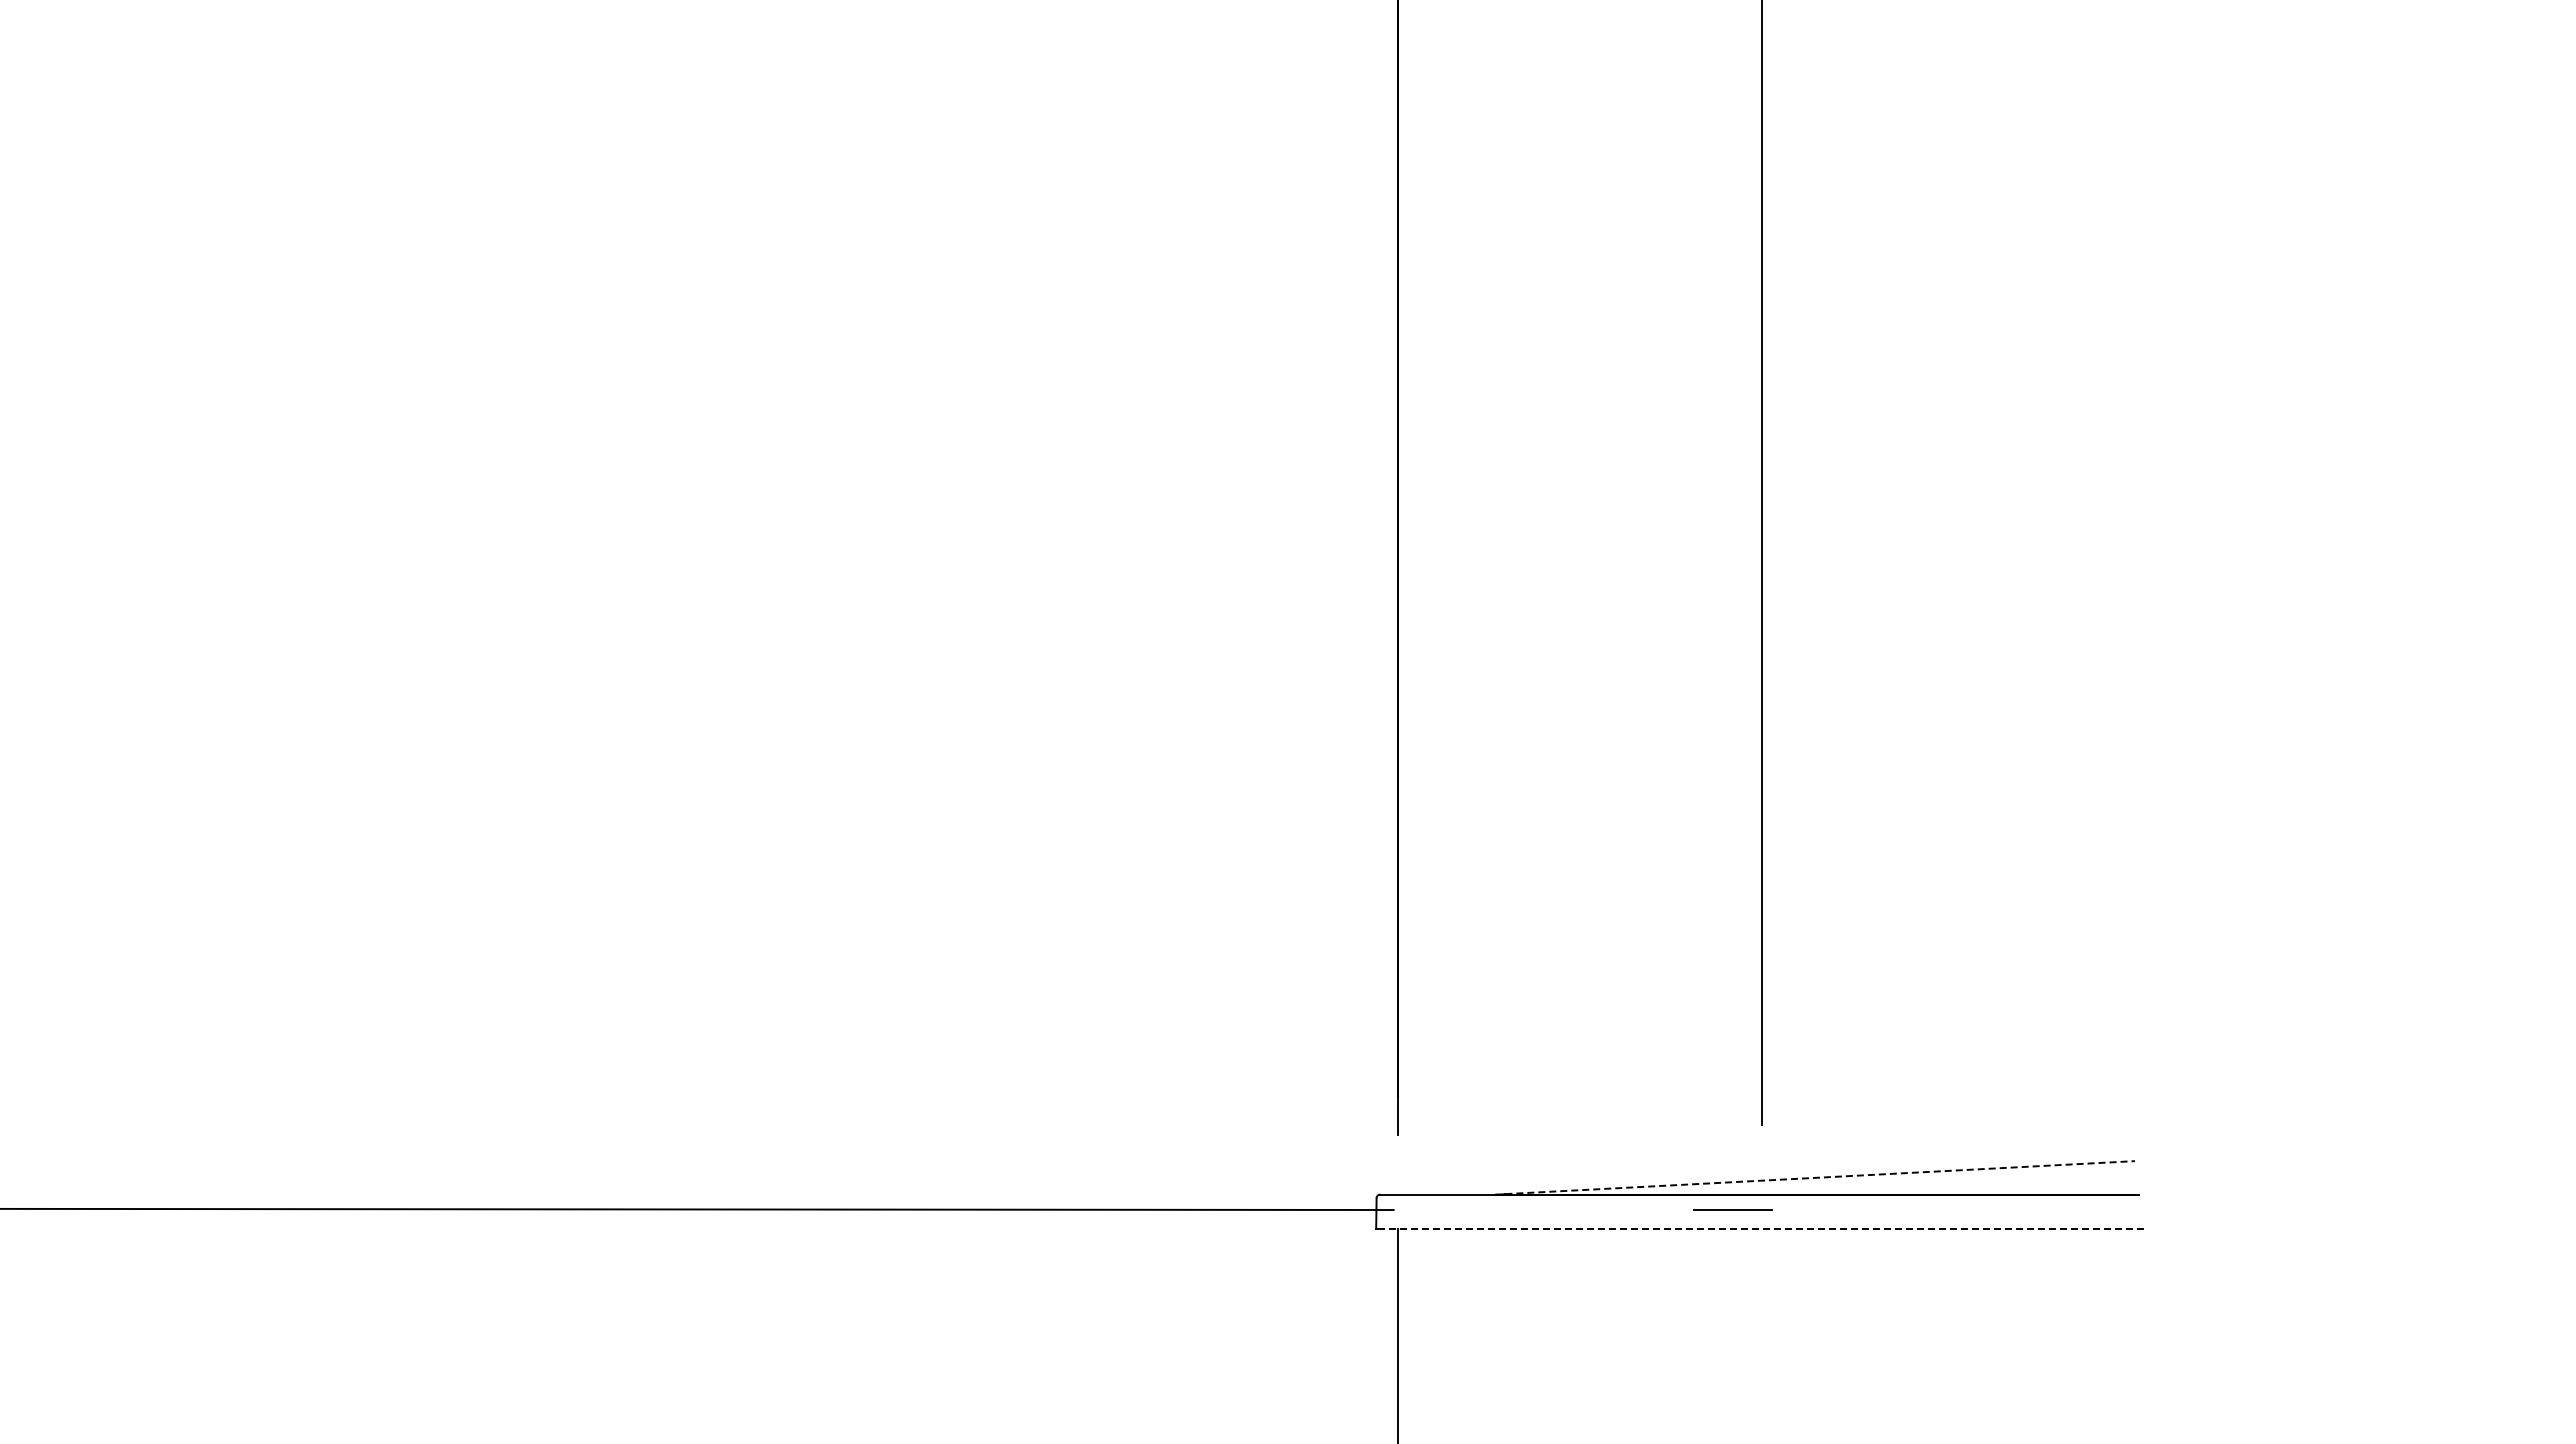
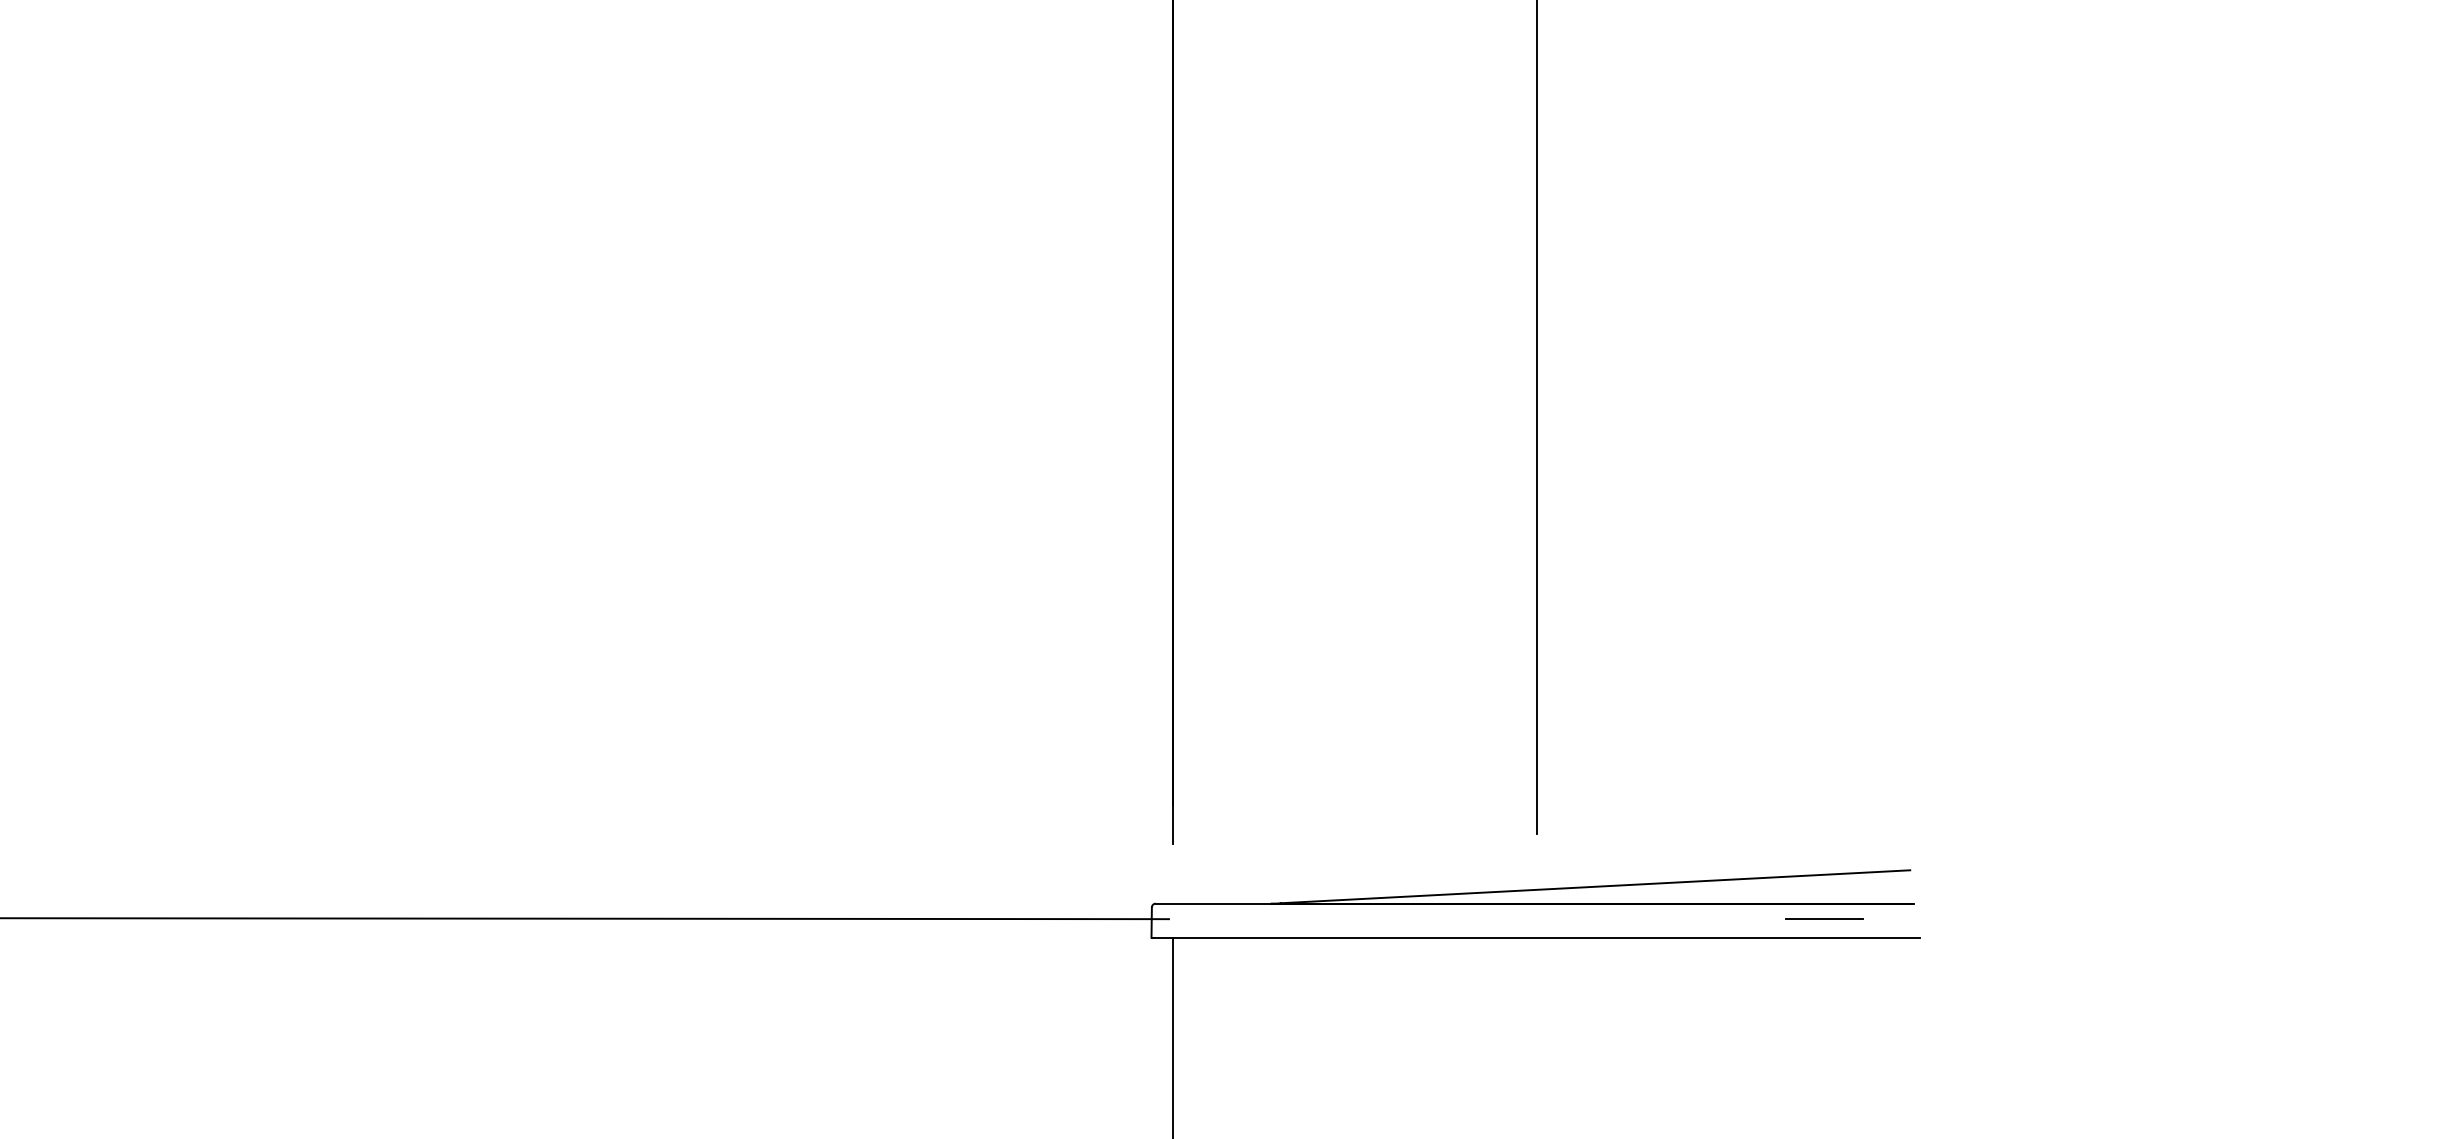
line: (1820, 1177) -> (1595, 886), dashed -> solid
line: (1732, 1209) -> (1823, 918), moved
line: (1760, 1228) -> (1535, 937), dashed -> solid

